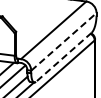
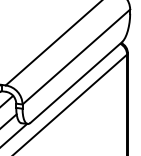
line: (63, 41) -> (75, 56), dashed -> solid
line: (63, 57) -> (75, 82), dashed -> solid

